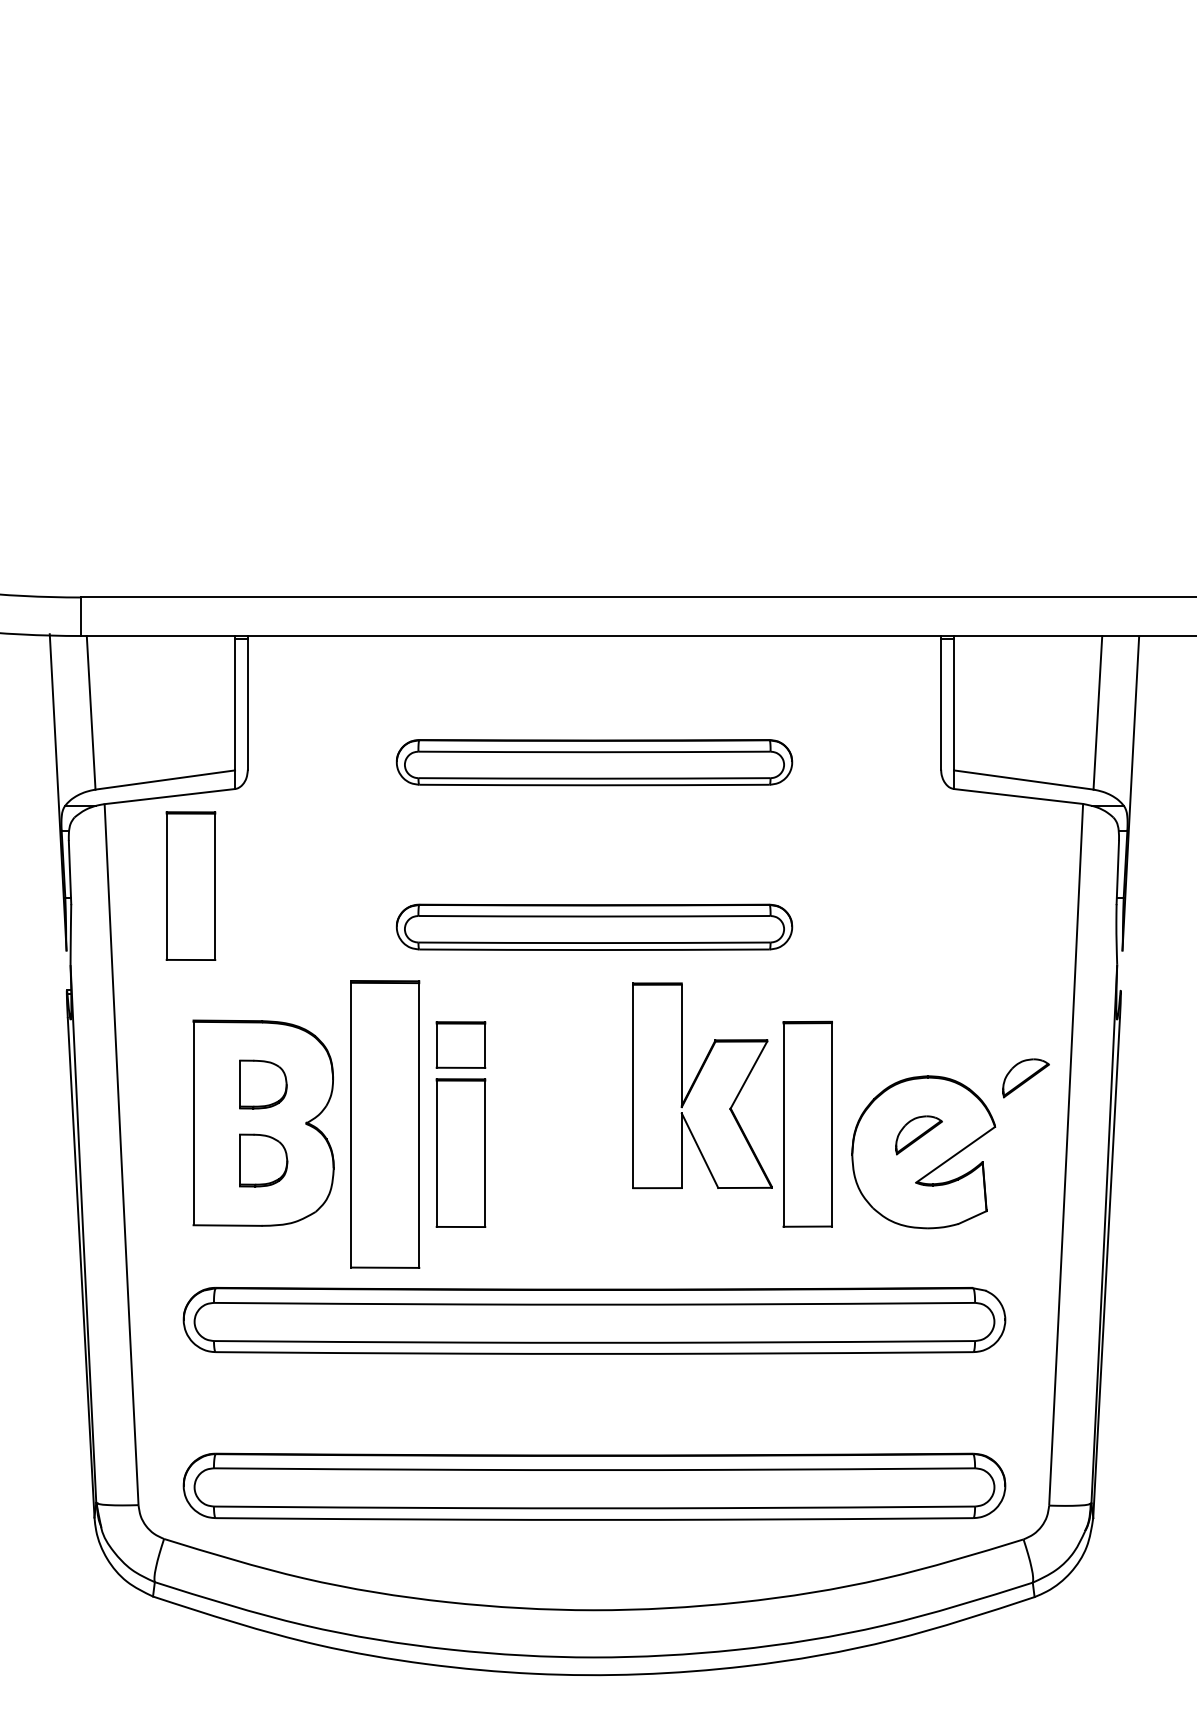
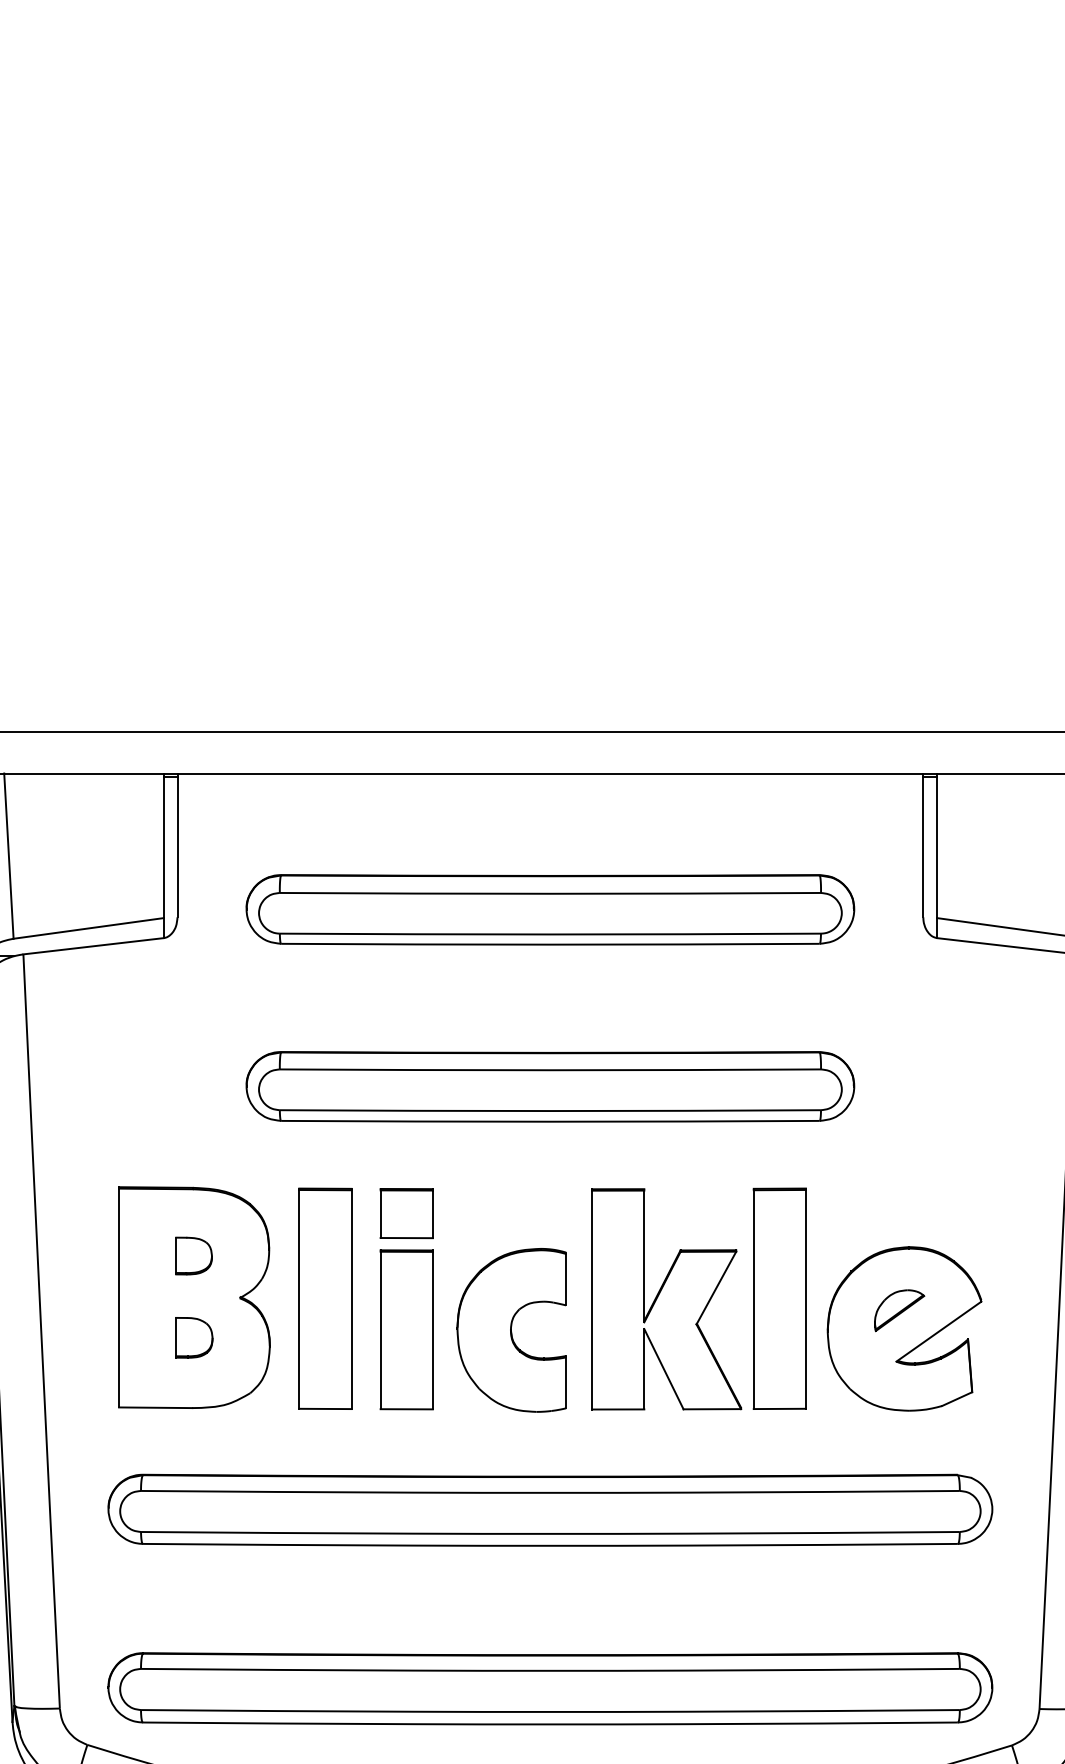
part: (594, 762) -> (550, 909), size x1.43
part: (190, 885) -> (115, 1041), removed
part: (594, 927) -> (550, 1087), size x1.43
part: (1025, 1078) -> (1014, 1249), removed
part: (262, 1084) -> (193, 1256), size x0.71
part: (702, 1085) -> (666, 1299), moved
part: (385, 1123) -> (325, 1297), size x0.71
part: (558, 1153) -> (511, 1330), added
part: (263, 1160) -> (194, 1337), size x0.71

